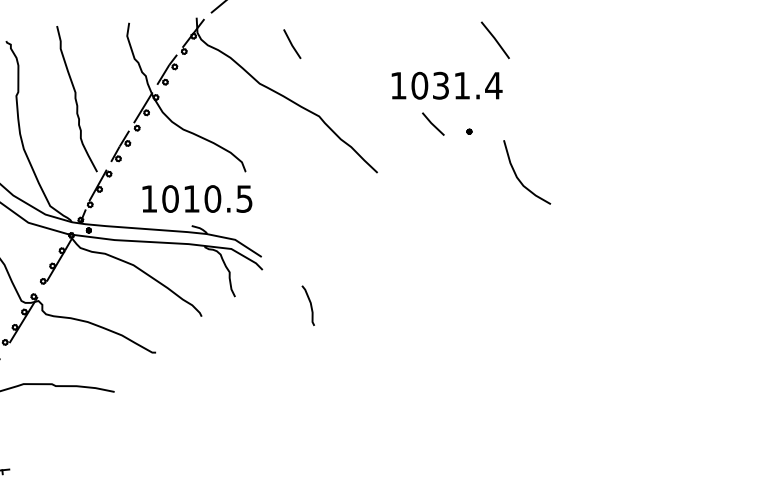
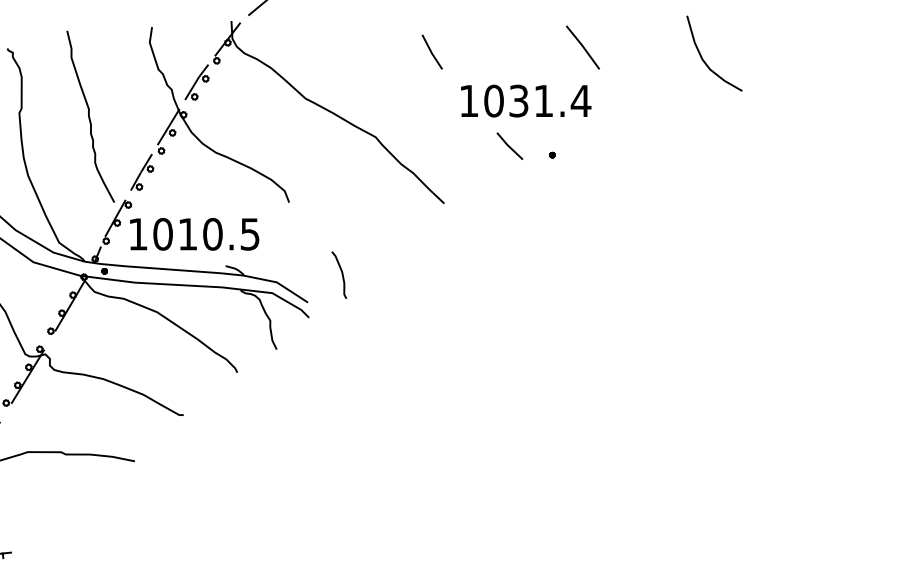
line: (292, 44) -> (432, 52), moved
curve: (518, 177) -> (704, 59), moved
text: (197, 198) -> (194, 233), moved
curve: (310, 305) -> (341, 274), moved

